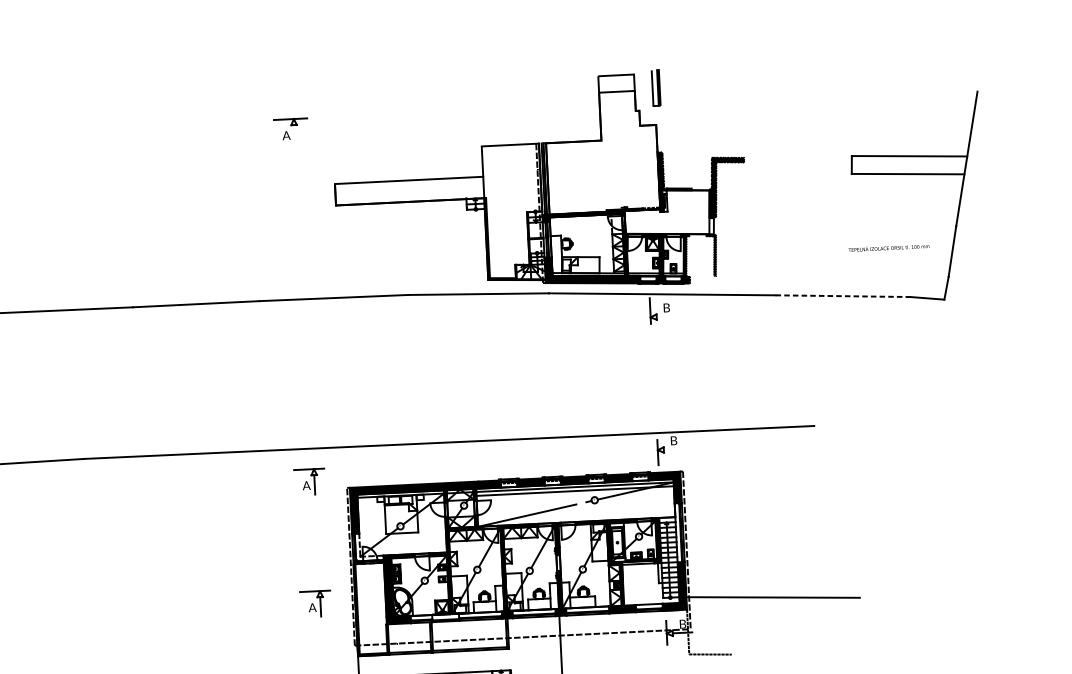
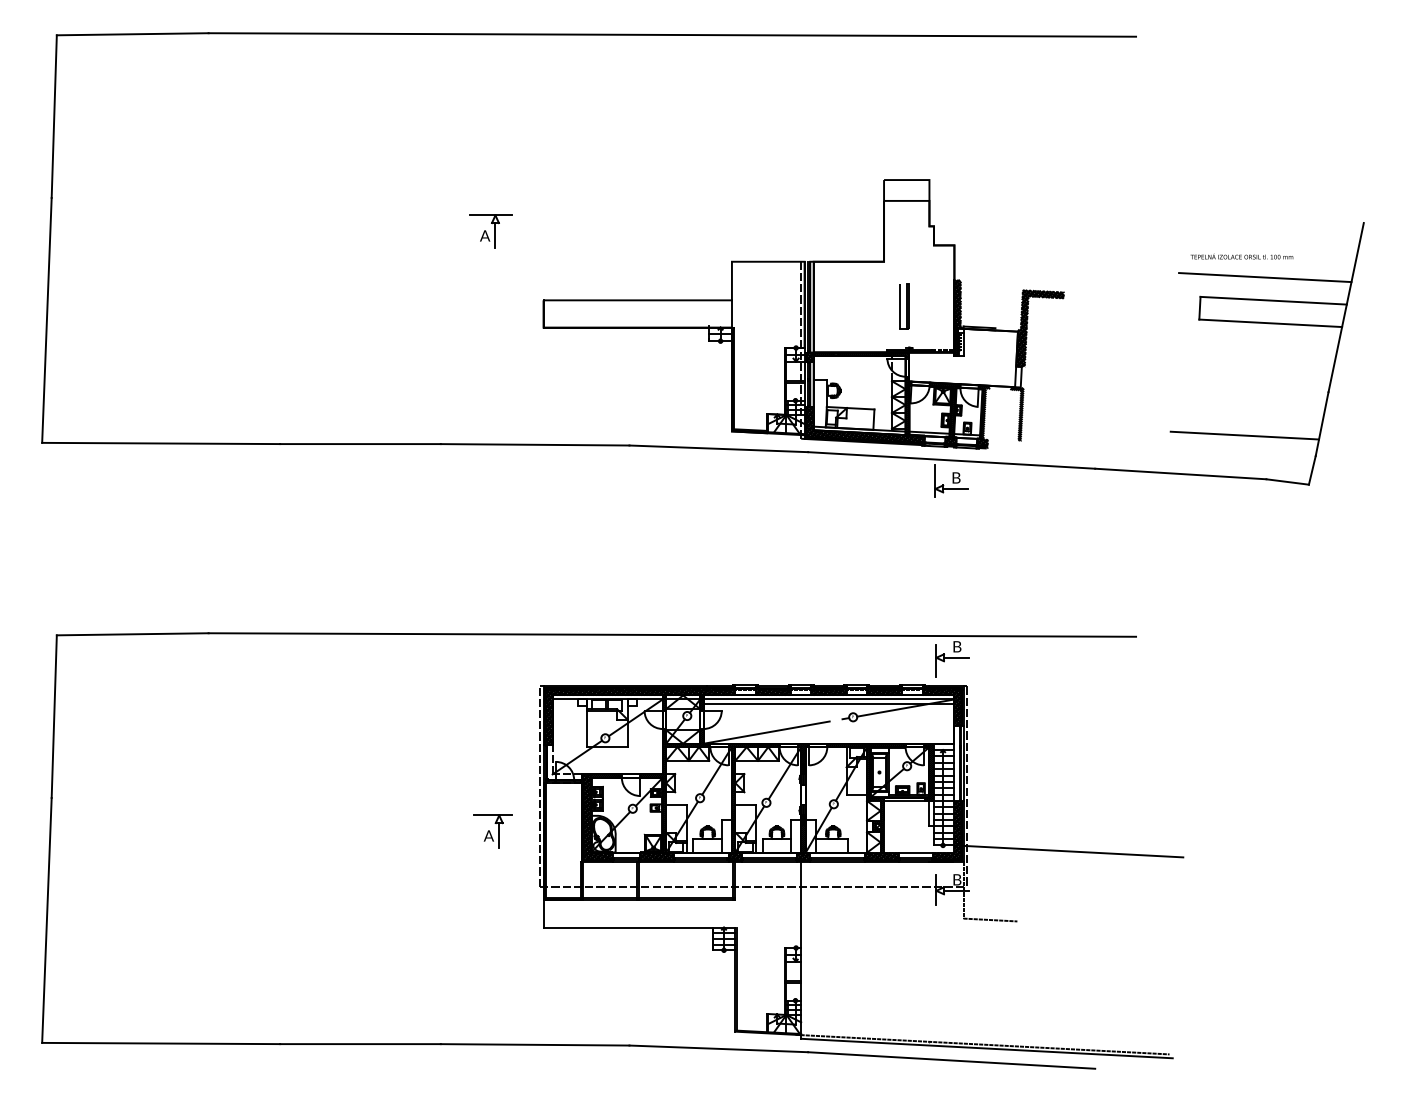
part: (656, 88) -> (904, 306), moved
line: (294, 134) -> (495, 235), added
line: (902, 138) -> (1265, 277), added
text: (888, 247) -> (1241, 256), moved
line: (891, 263) -> (1244, 435), added
line: (842, 296) -> (1180, 474), dashed -> solid
line: (666, 316) -> (955, 488), added
line: (672, 449) -> (955, 657), added
part: (309, 482) -> (492, 676), removed
hatch: (446, 616) -> (657, 855), added

